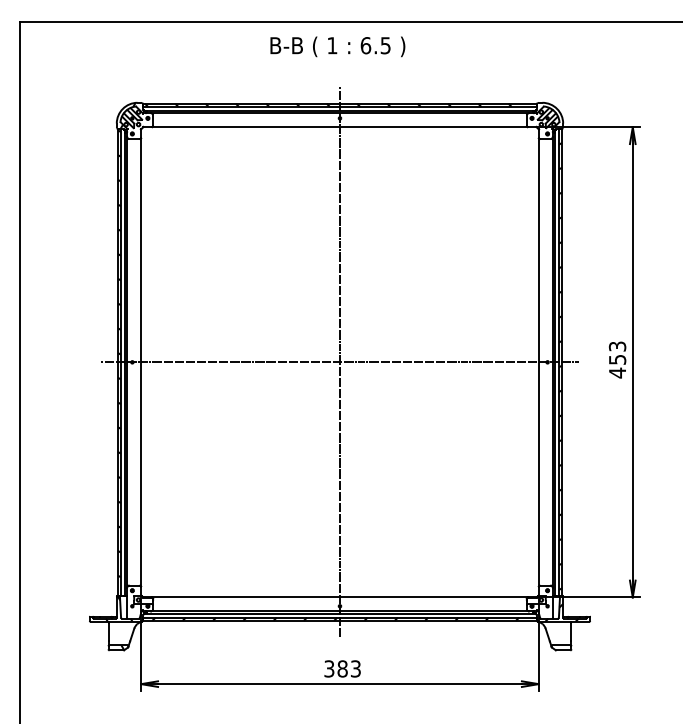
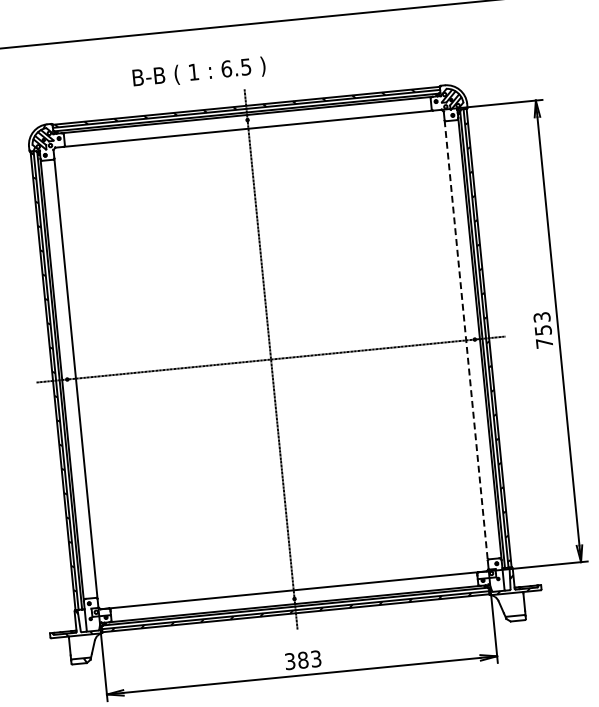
text: (337, 46) -> (198, 72), moved
line: (538, 362) -> (465, 340), solid -> dashed
text: (617, 372) -> (544, 342), 453 -> 753

